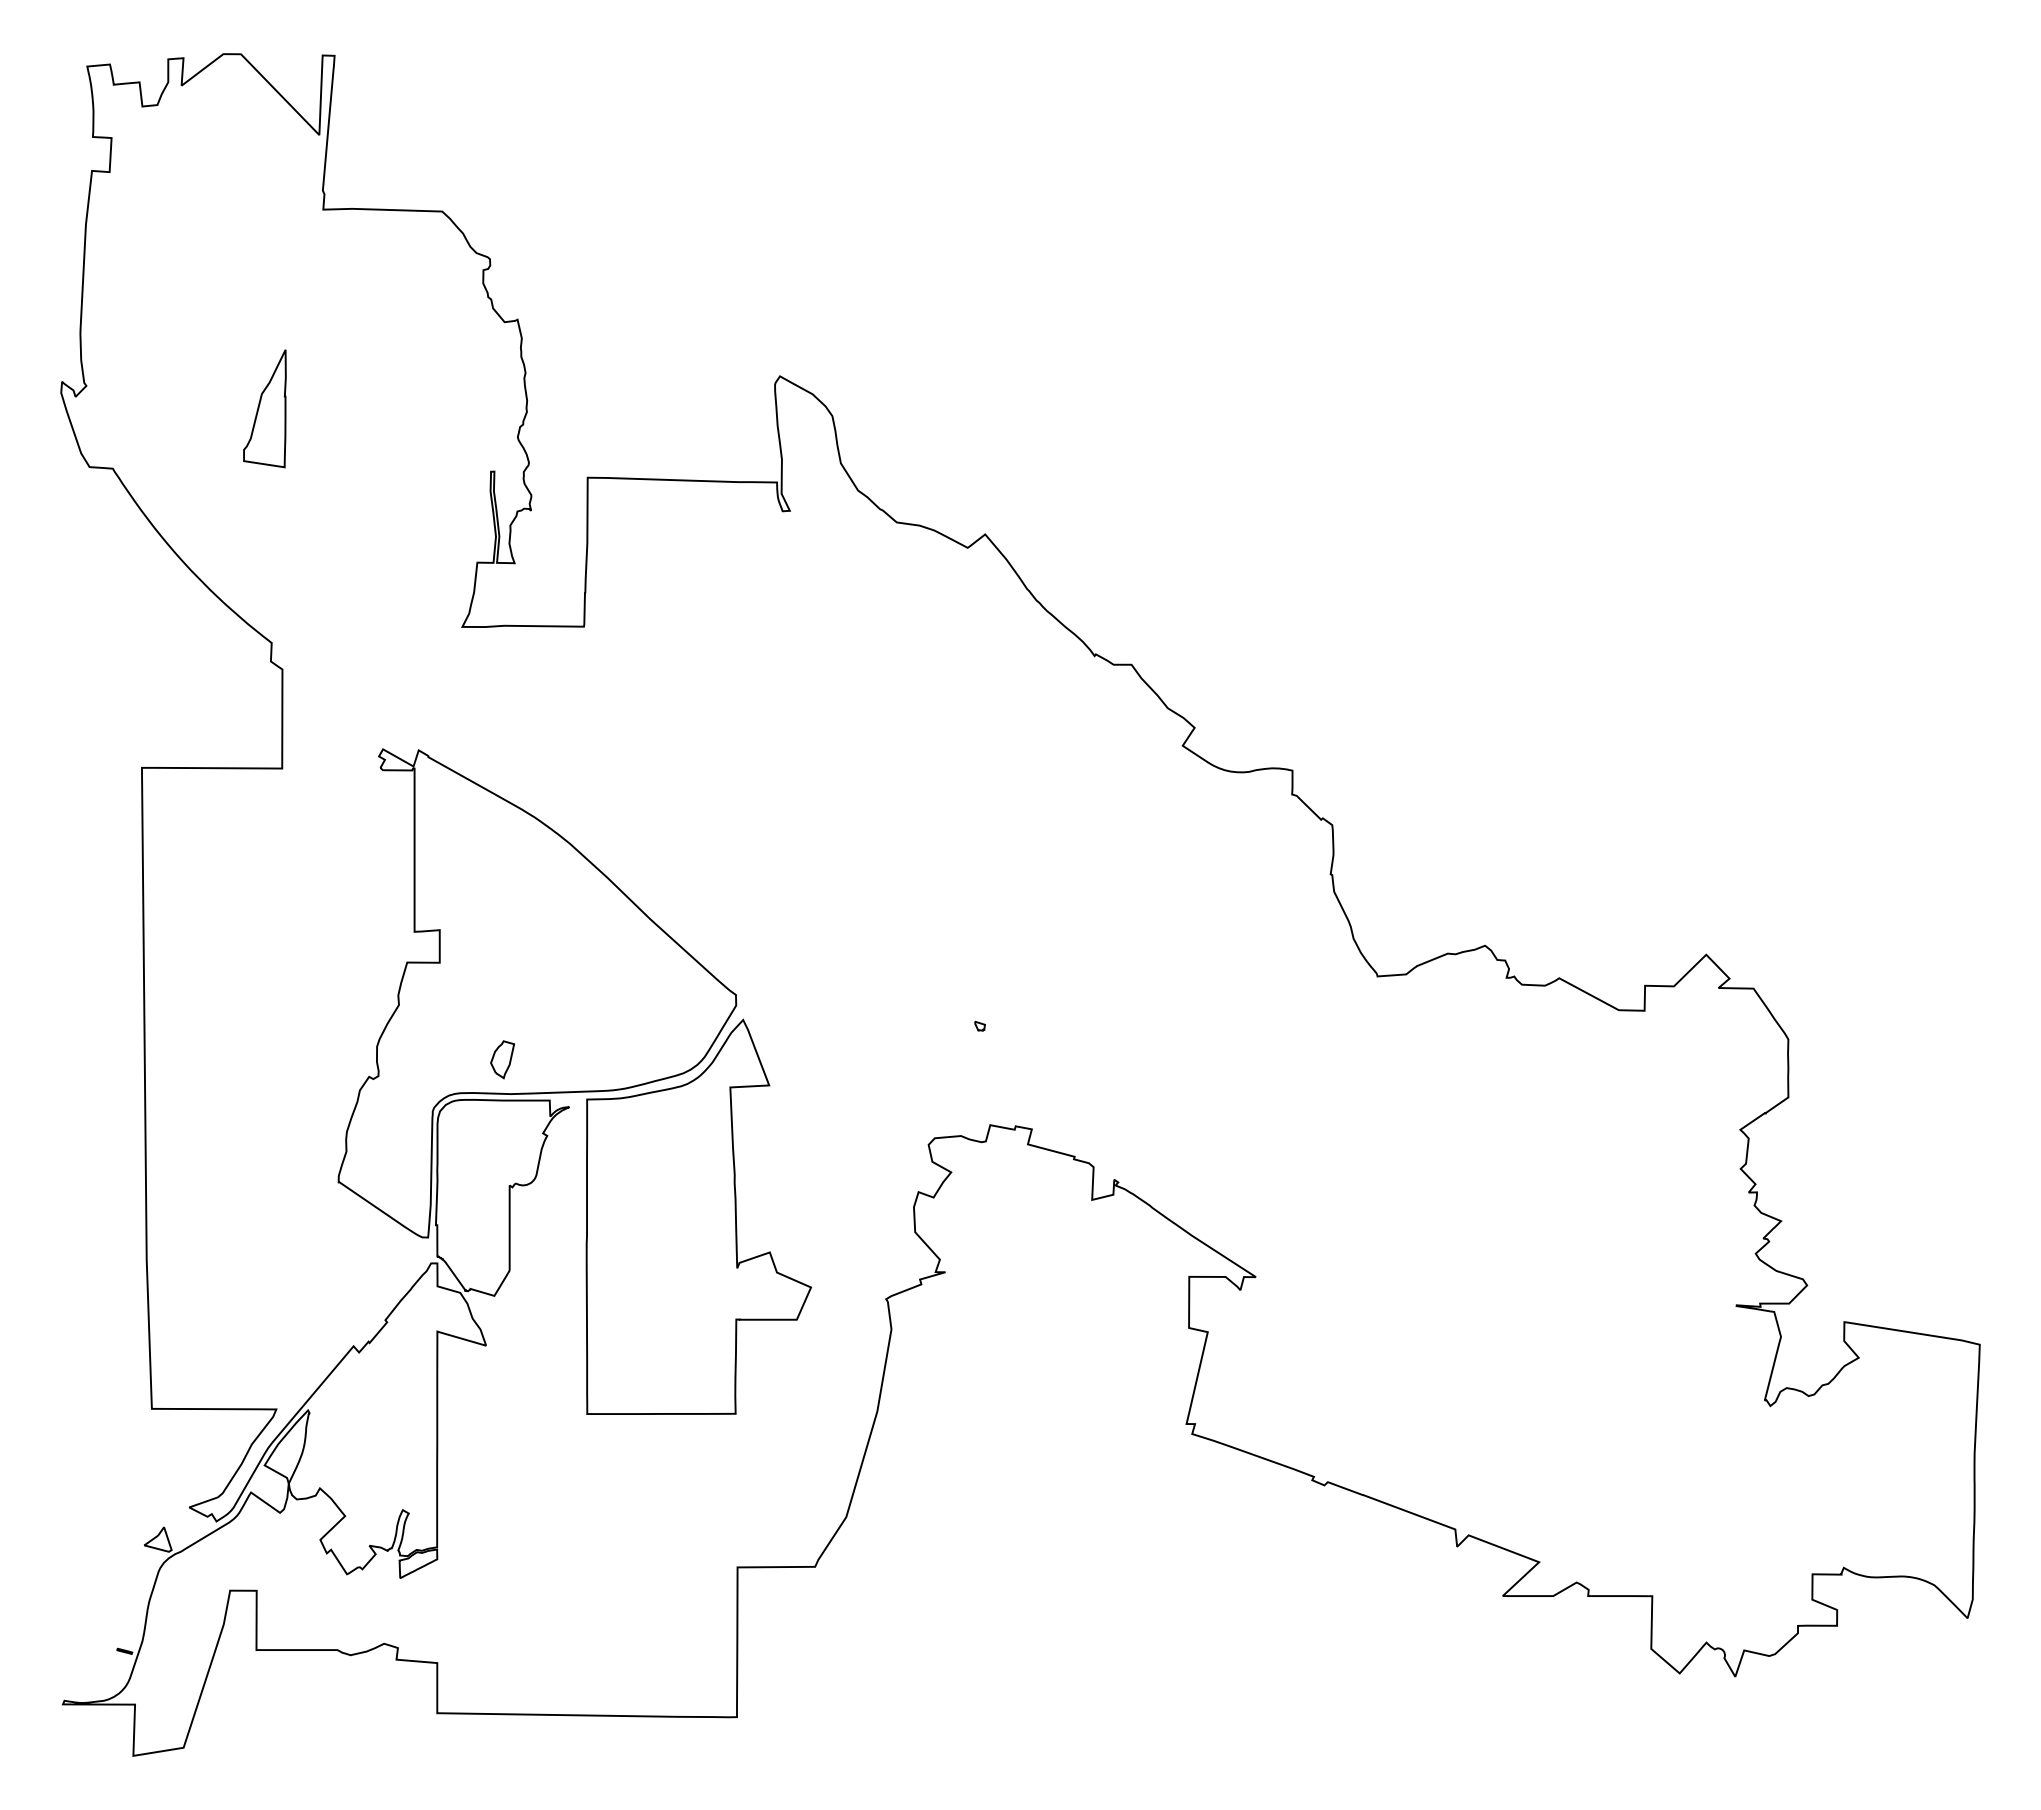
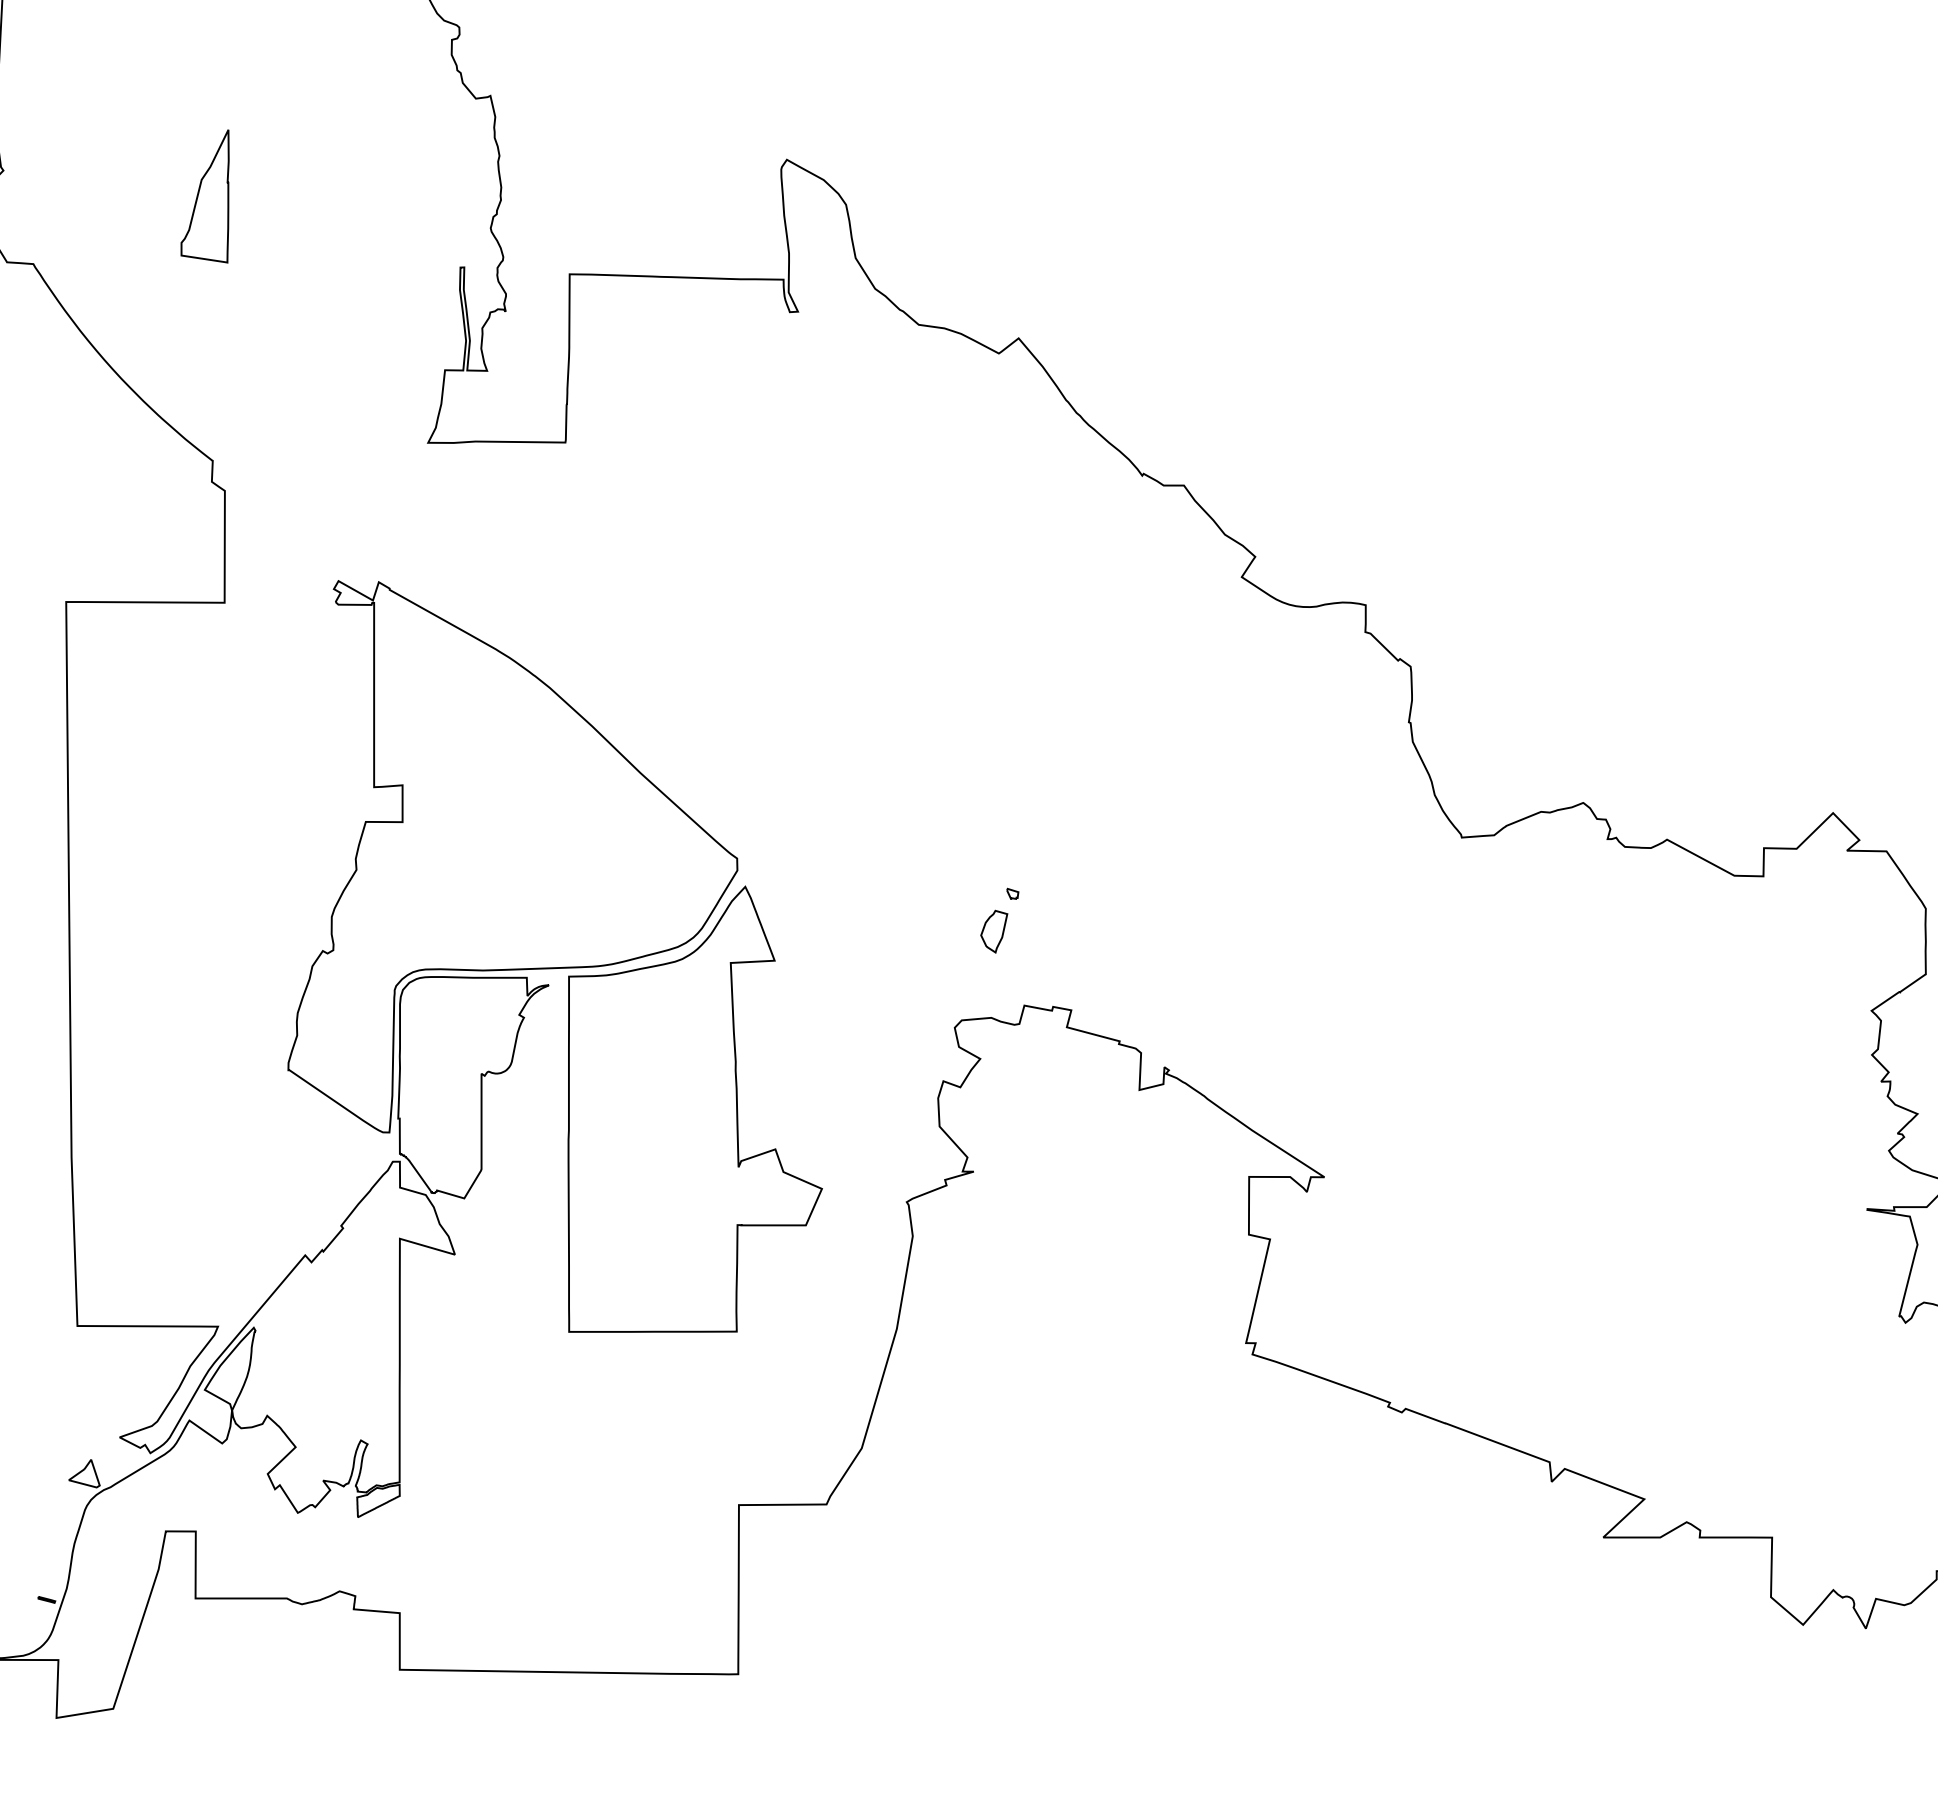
part: (502, 1059) -> (994, 931), moved

